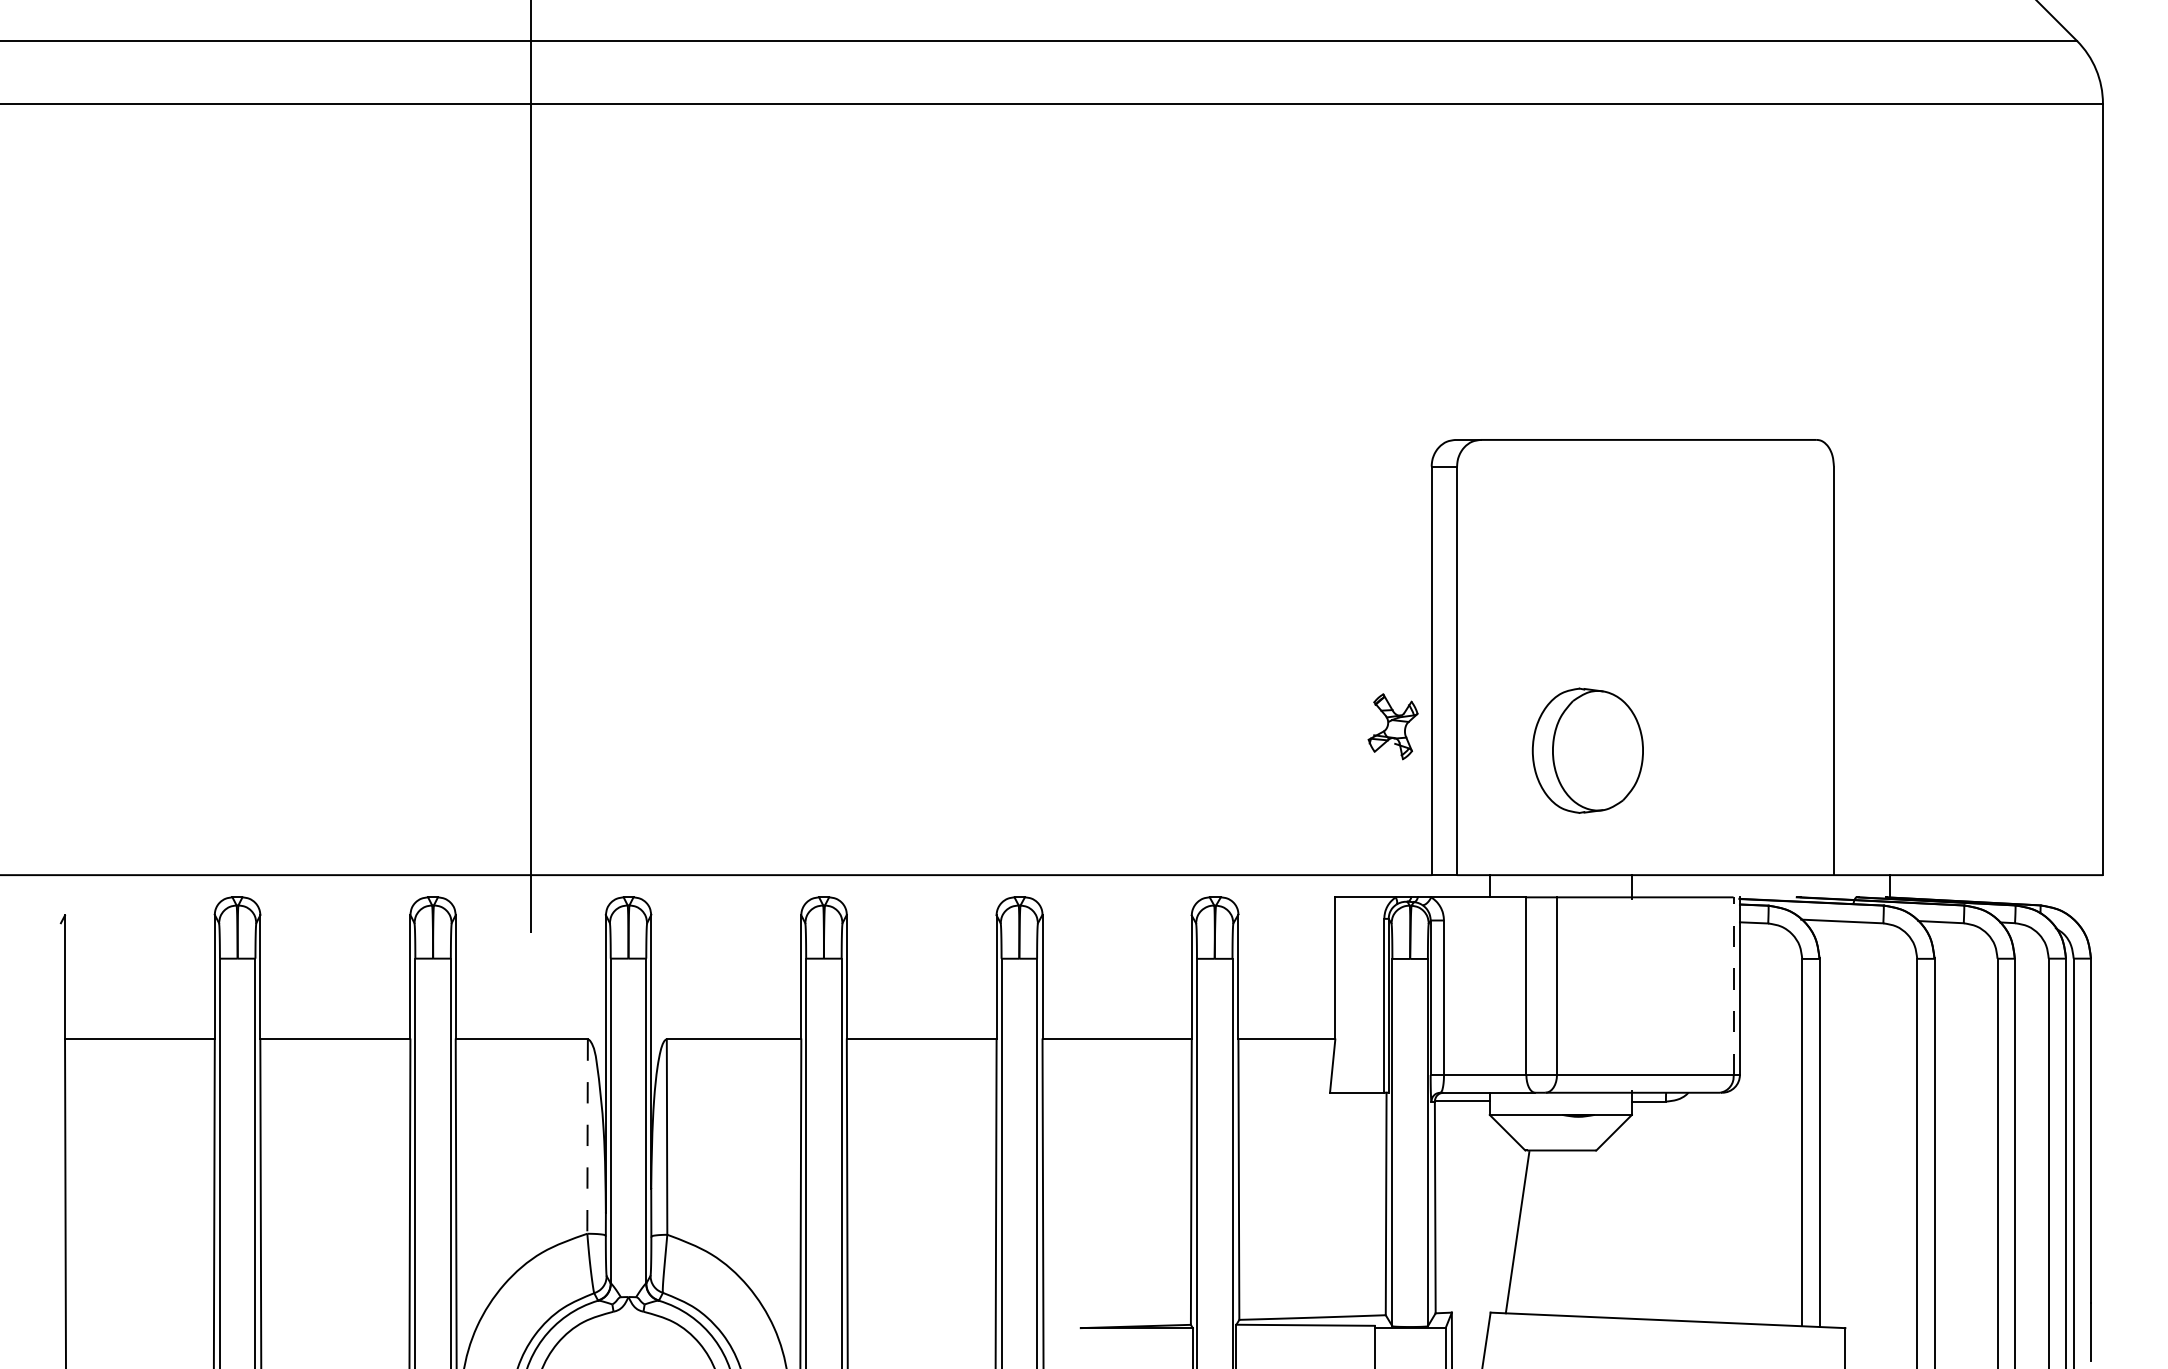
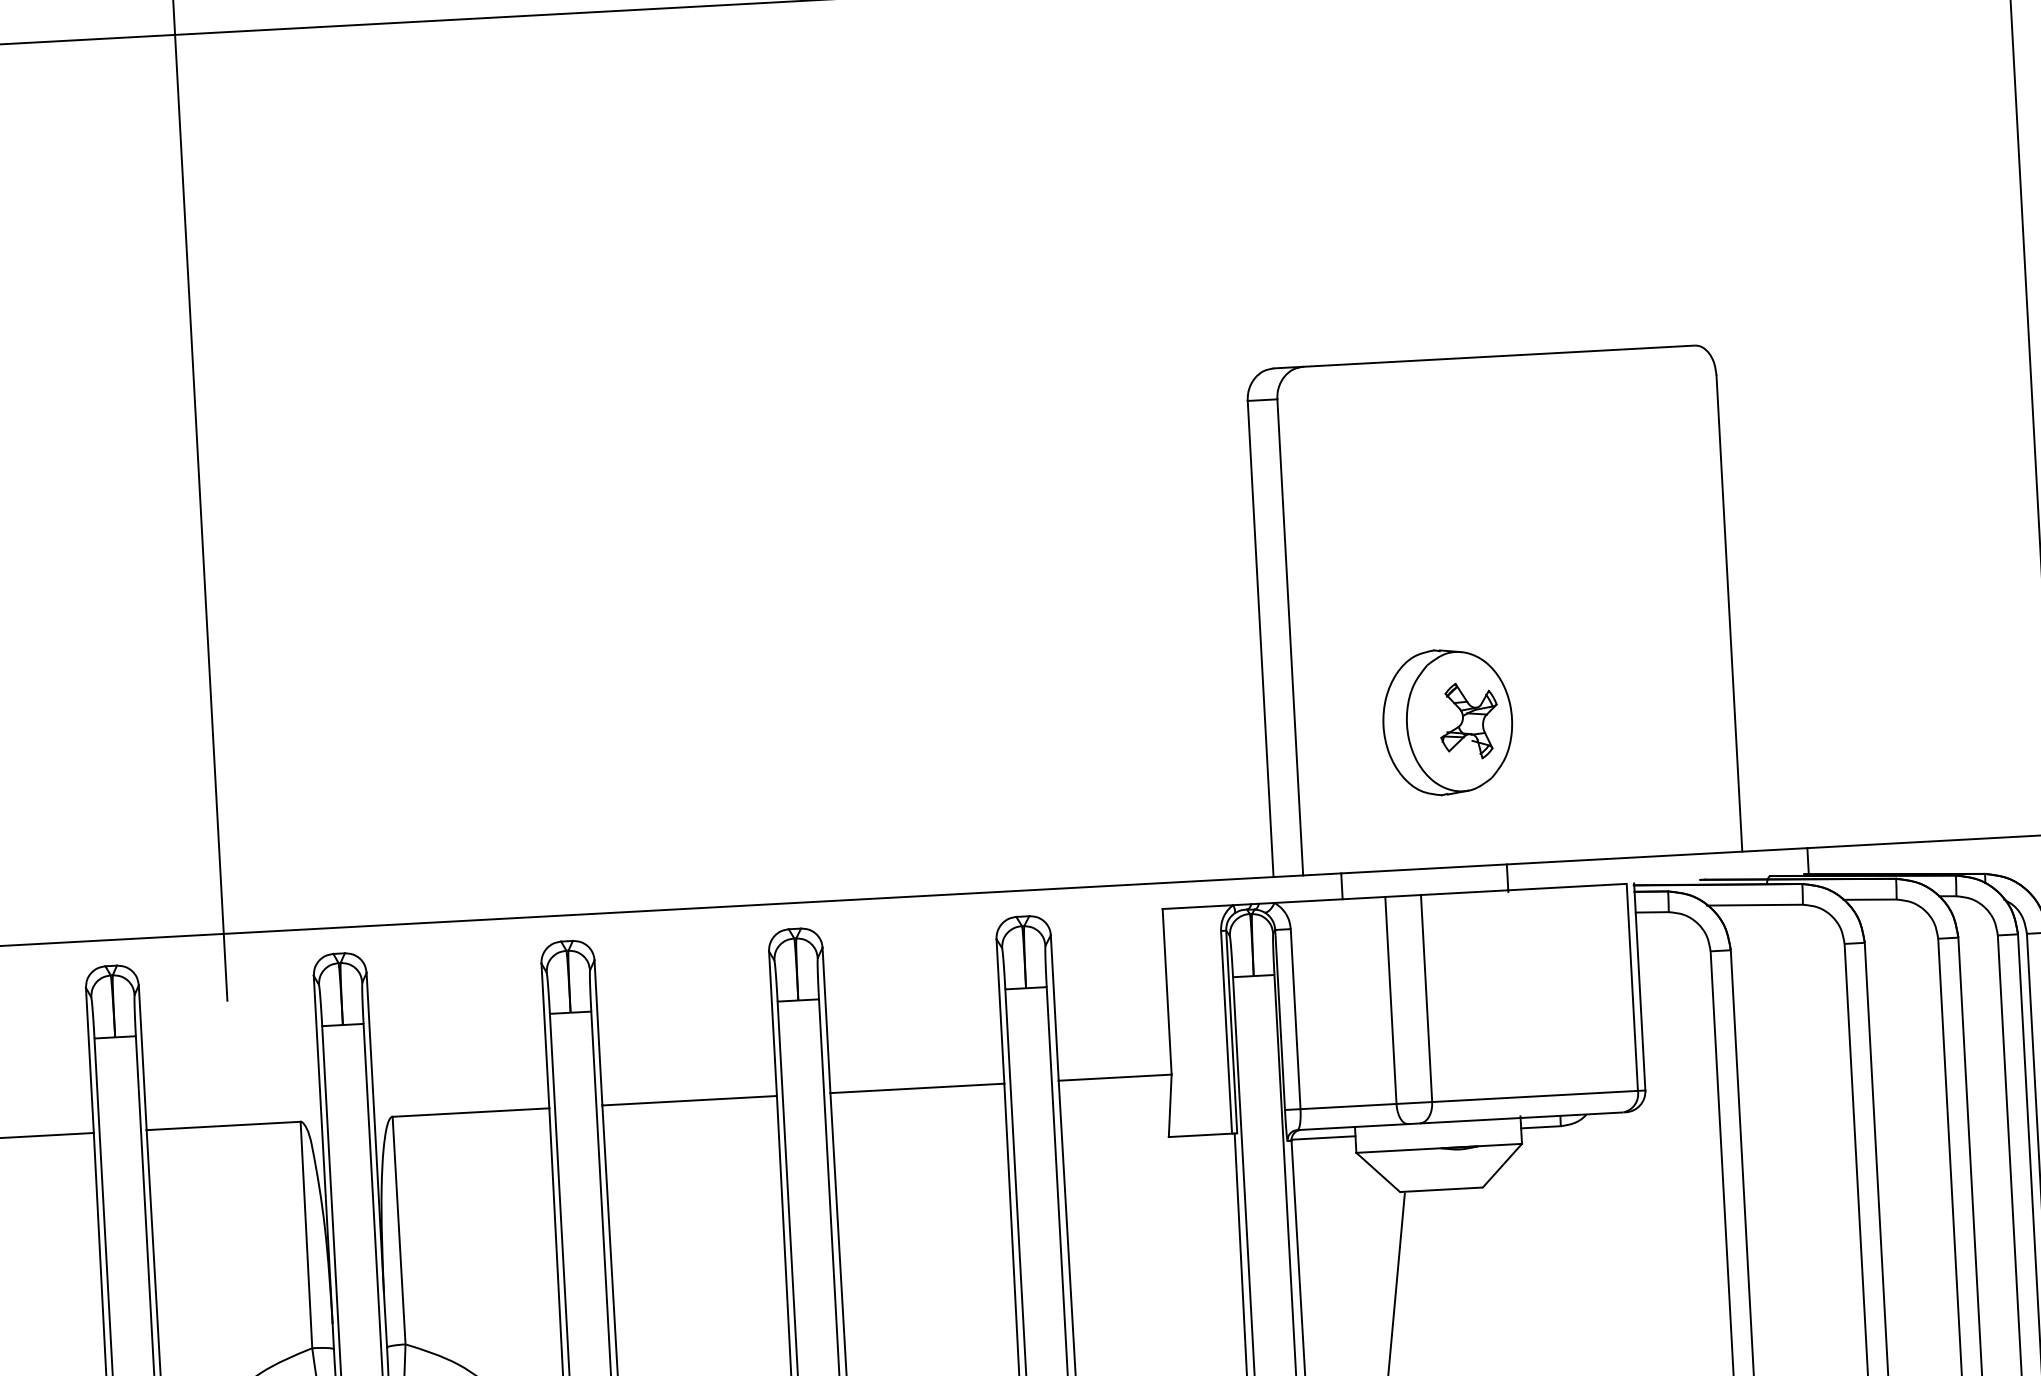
part: (1392, 726) -> (1468, 720), moved
line: (1733, 986) -> (1632, 987), dashed -> solid
line: (587, 1137) -> (306, 1236), dashed -> solid

